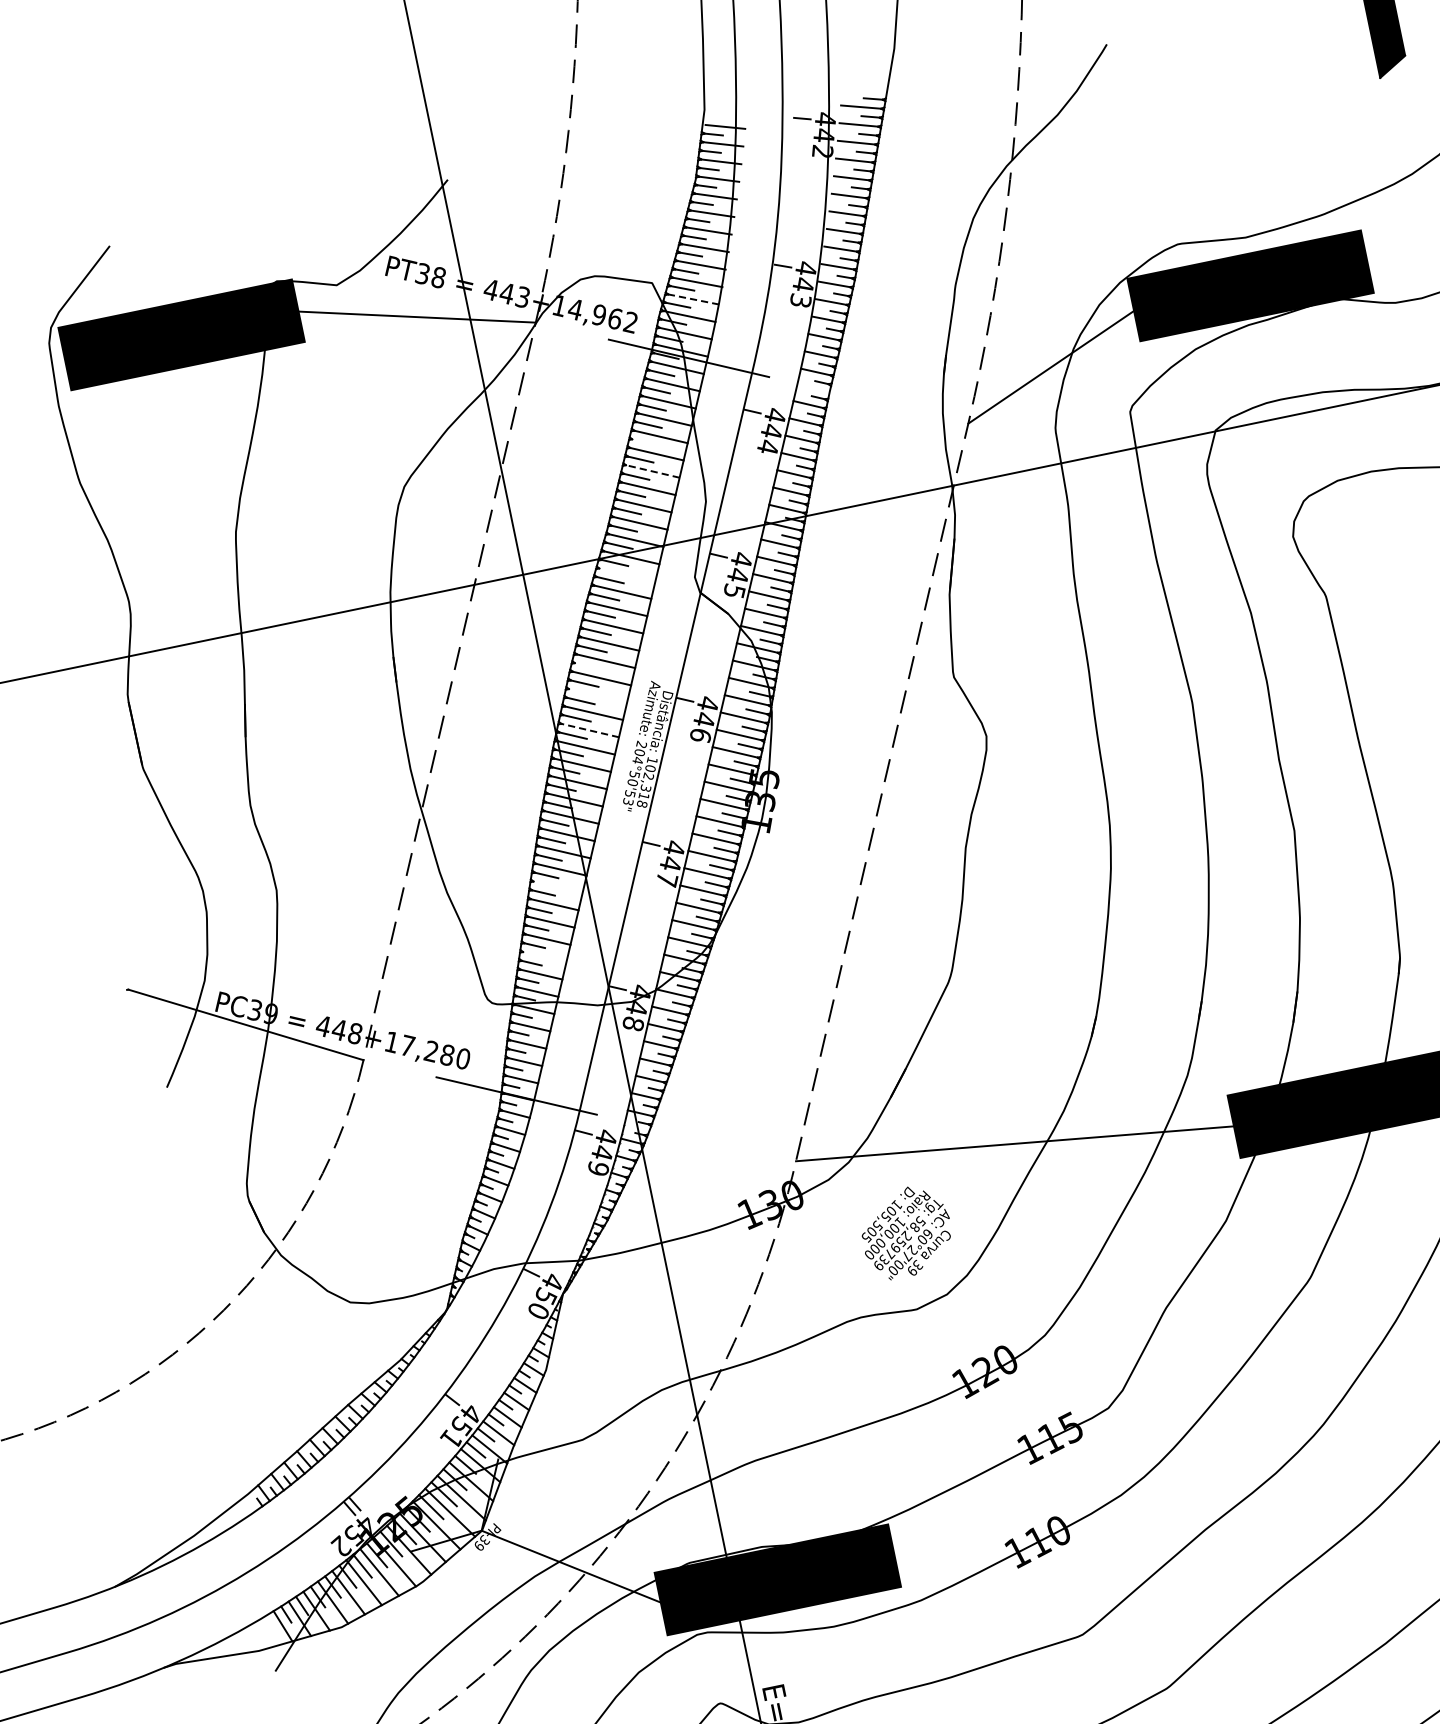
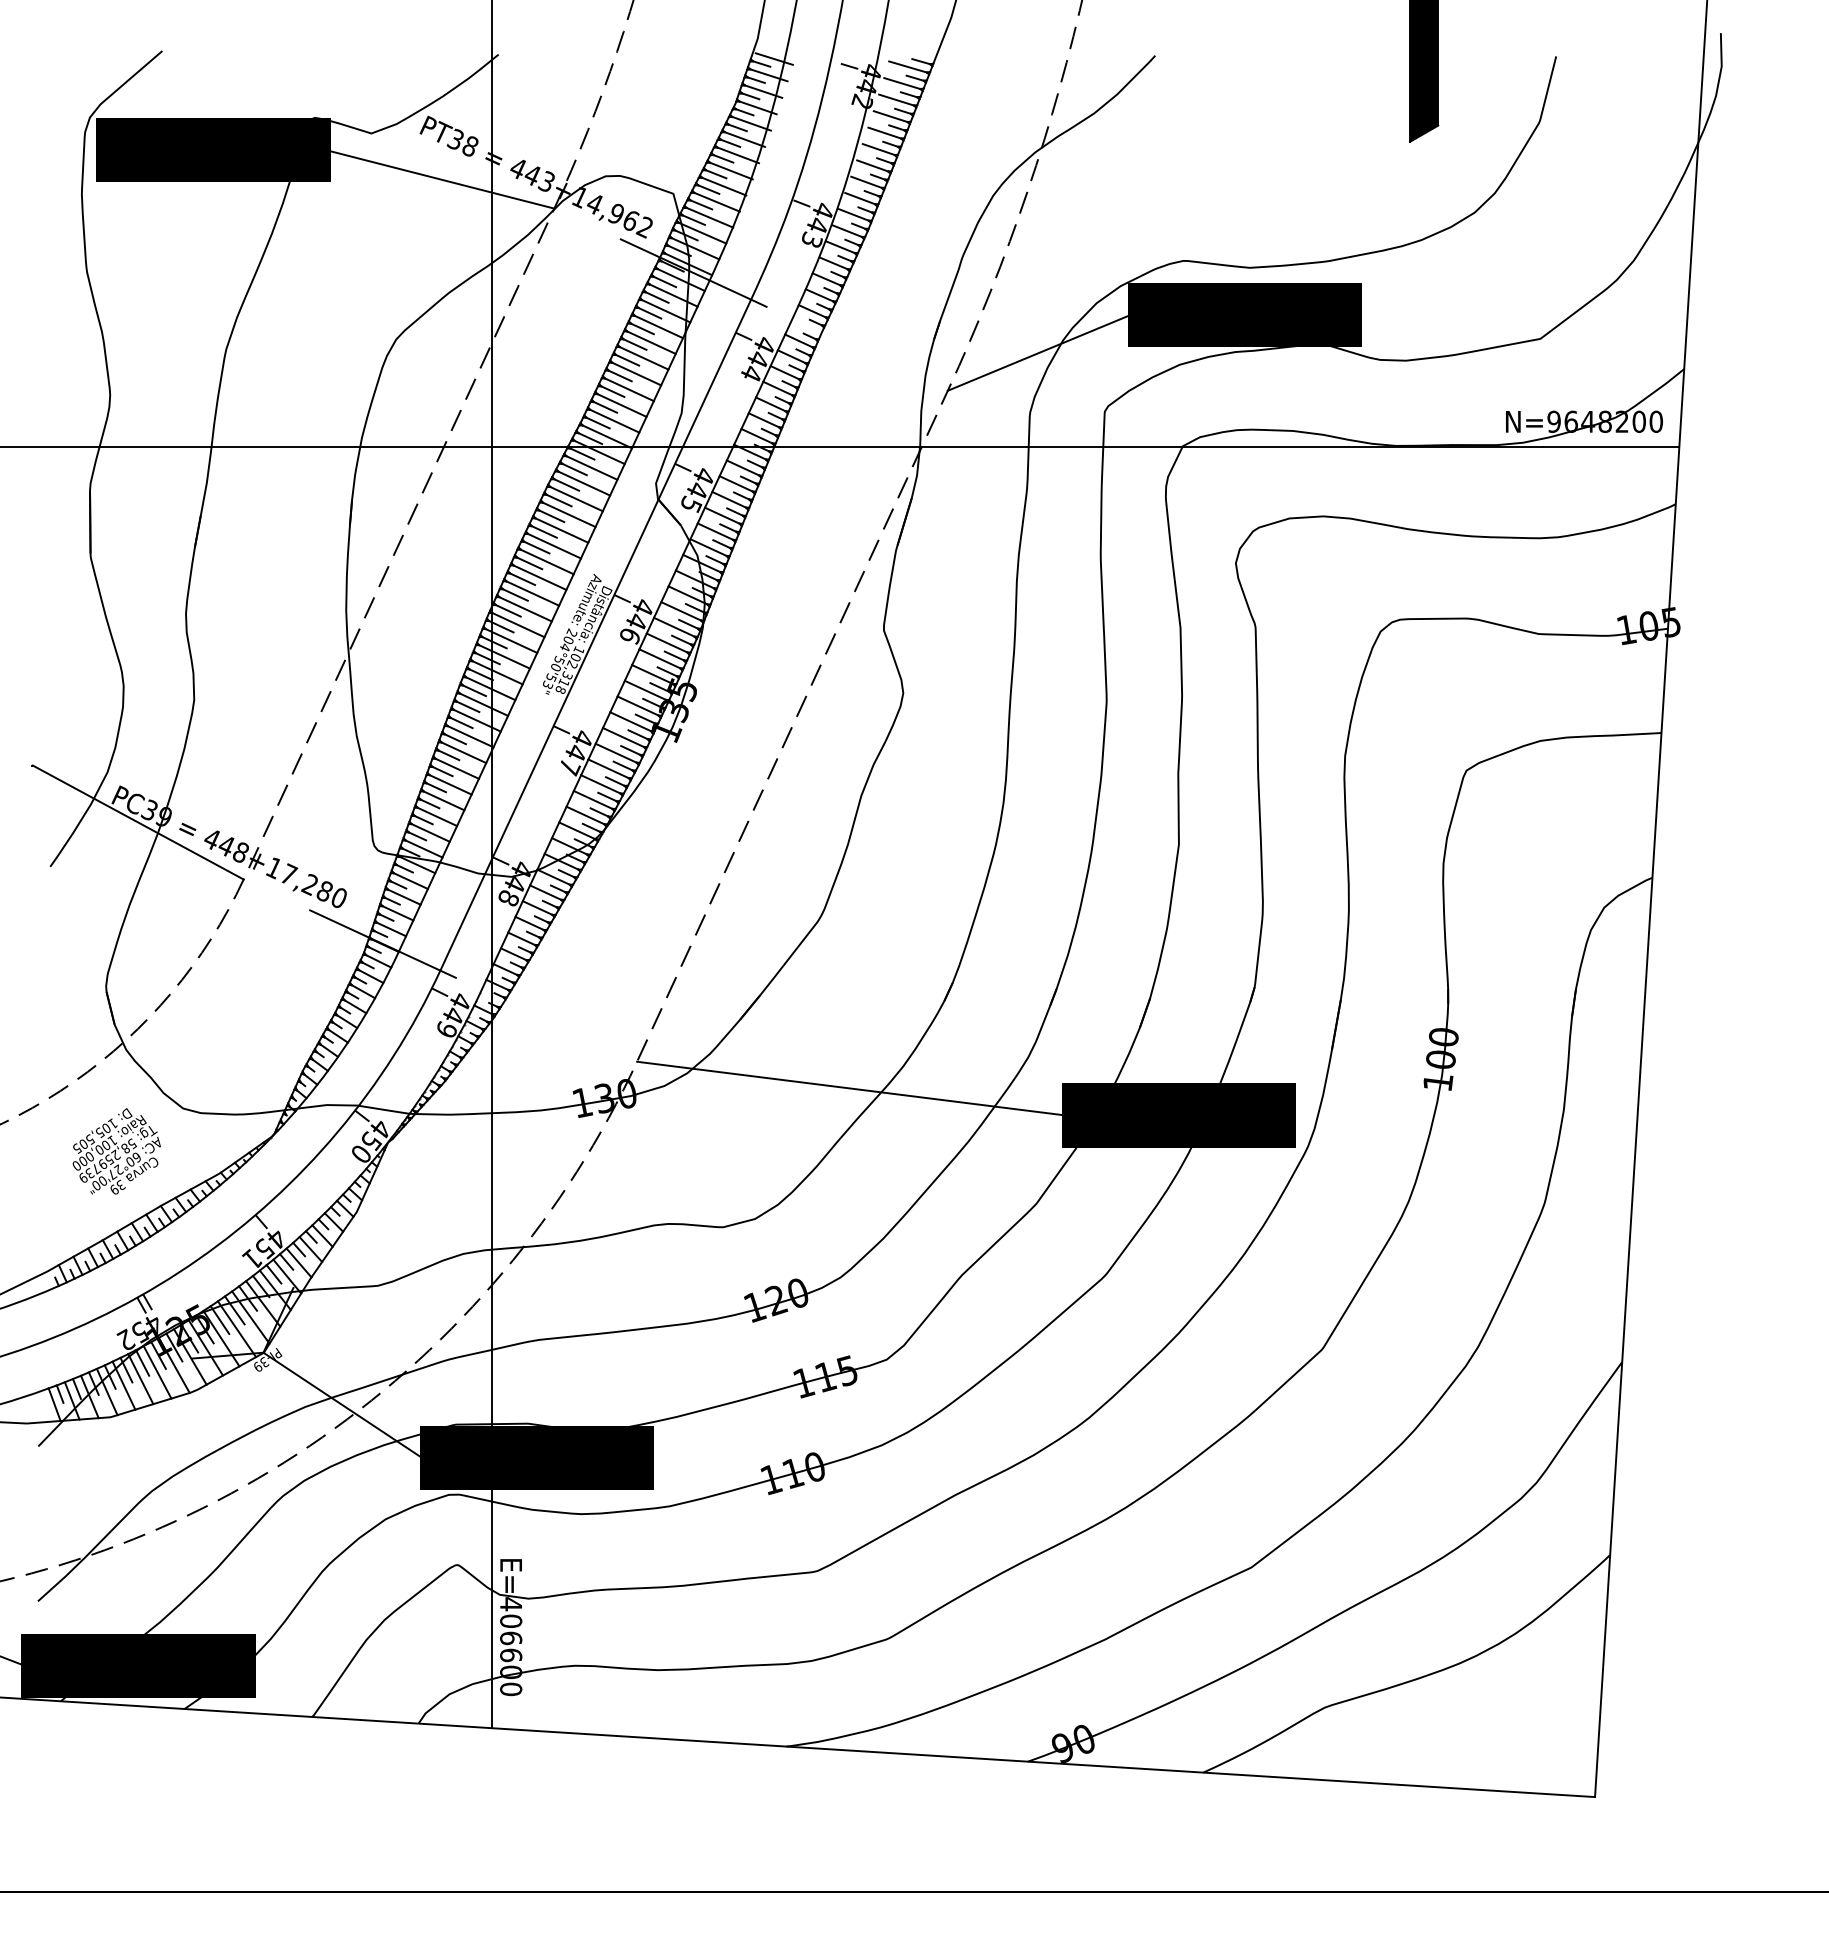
line: (693, 299) -> (709, 217), dashed -> solid
line: (644, 442) -> (634, 344), added
line: (652, 471) -> (636, 374), dashed -> solid
line: (626, 574) -> (591, 467), added
line: (588, 666) -> (536, 547), added
line: (597, 695) -> (539, 577), added
line: (590, 730) -> (525, 609), dashed -> solid
line: (557, 887) -> (463, 752), added
line: (544, 956) -> (437, 816), added
text: (906, 1232) -> (116, 1151), moved

